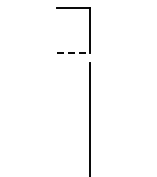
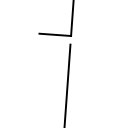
line: (73, 53) -> (55, 34), dashed -> solid

